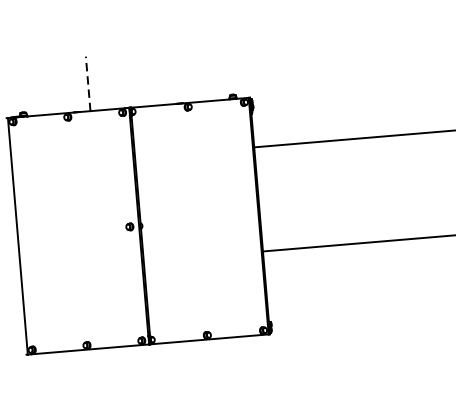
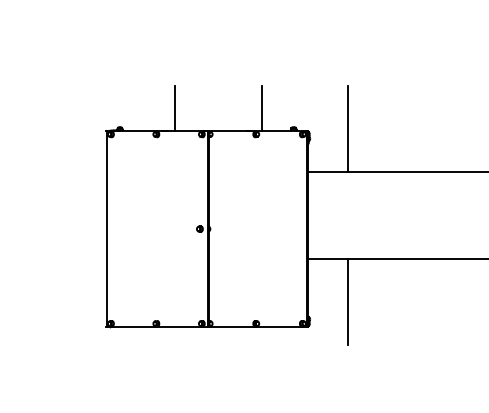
line: (191, 74) -> (261, 107), added
line: (88, 84) -> (175, 108), dashed -> solid
line: (298, 90) -> (348, 128), added
line: (316, 299) -> (348, 301), added

